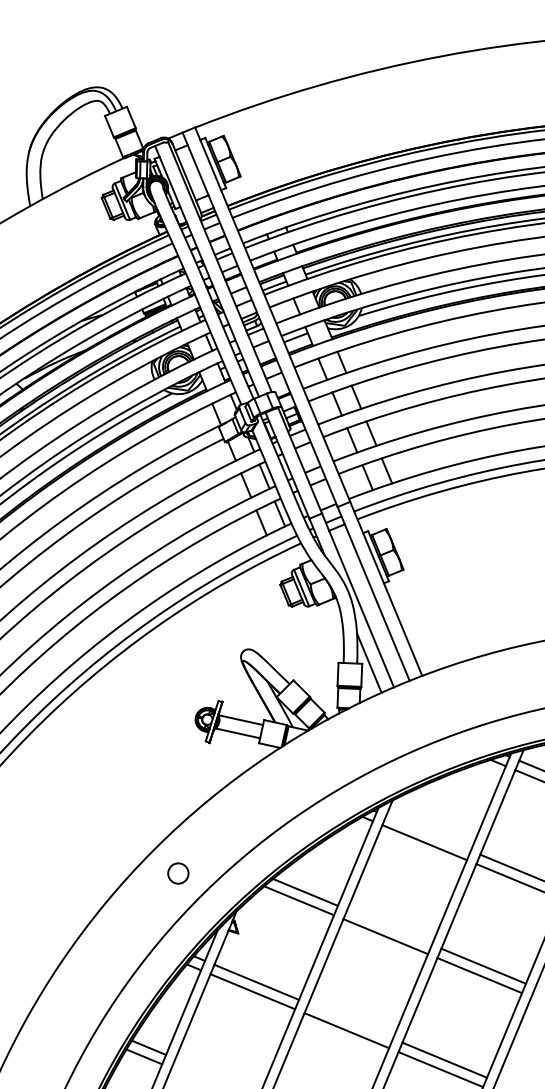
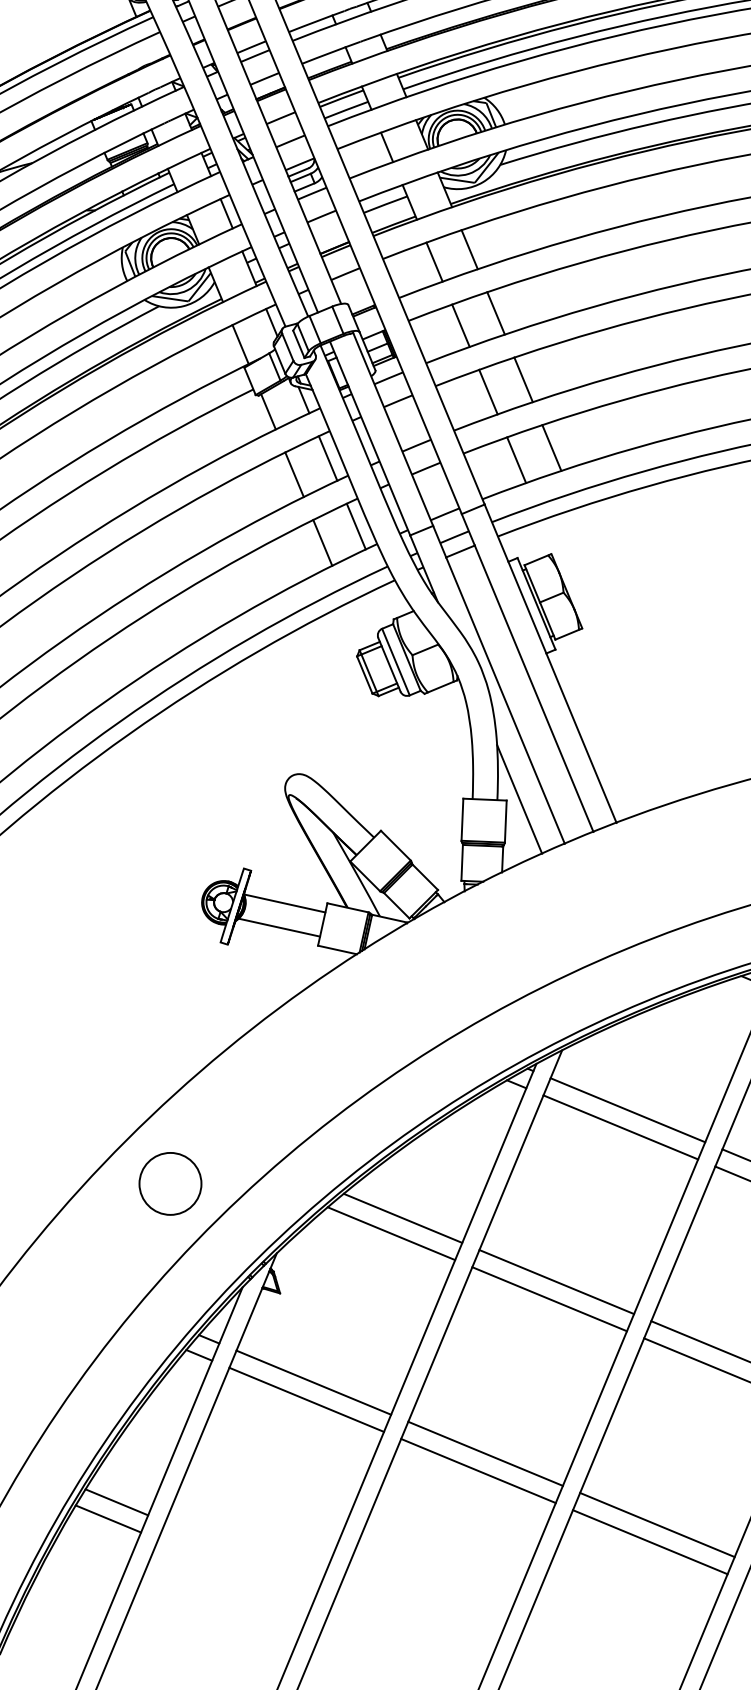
line: (428, 832) -> (627, 1108), added
circle: (178, 873) -> (170, 1183), size x1.67
line: (389, 926) -> (556, 1280), added
line: (350, 1020) -> (485, 1452), added

